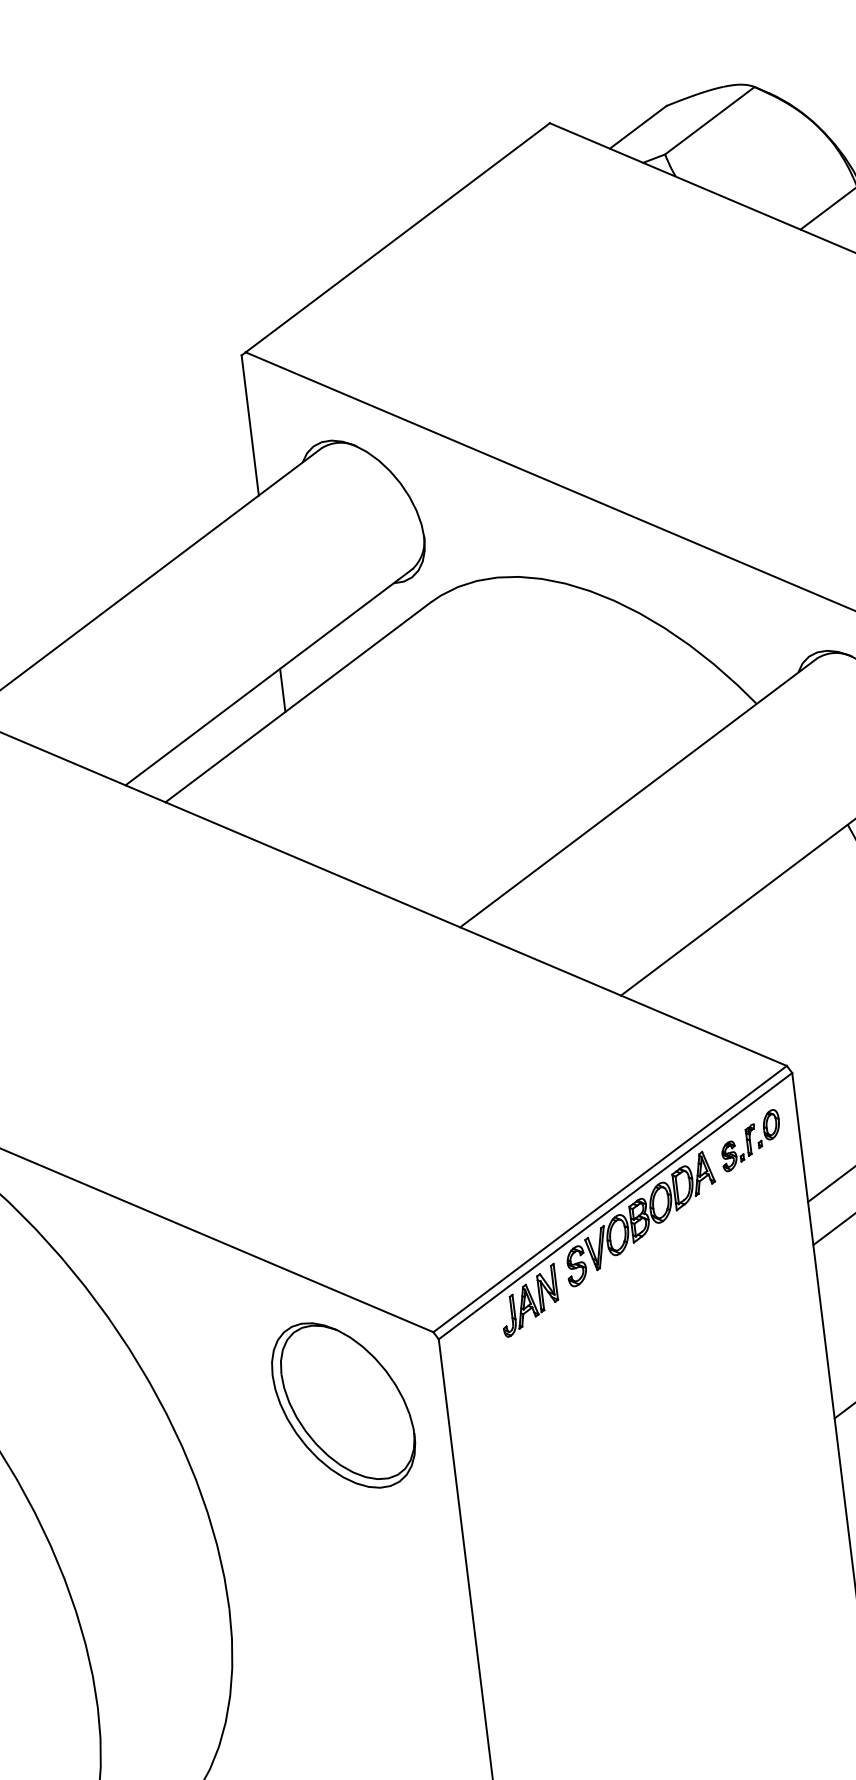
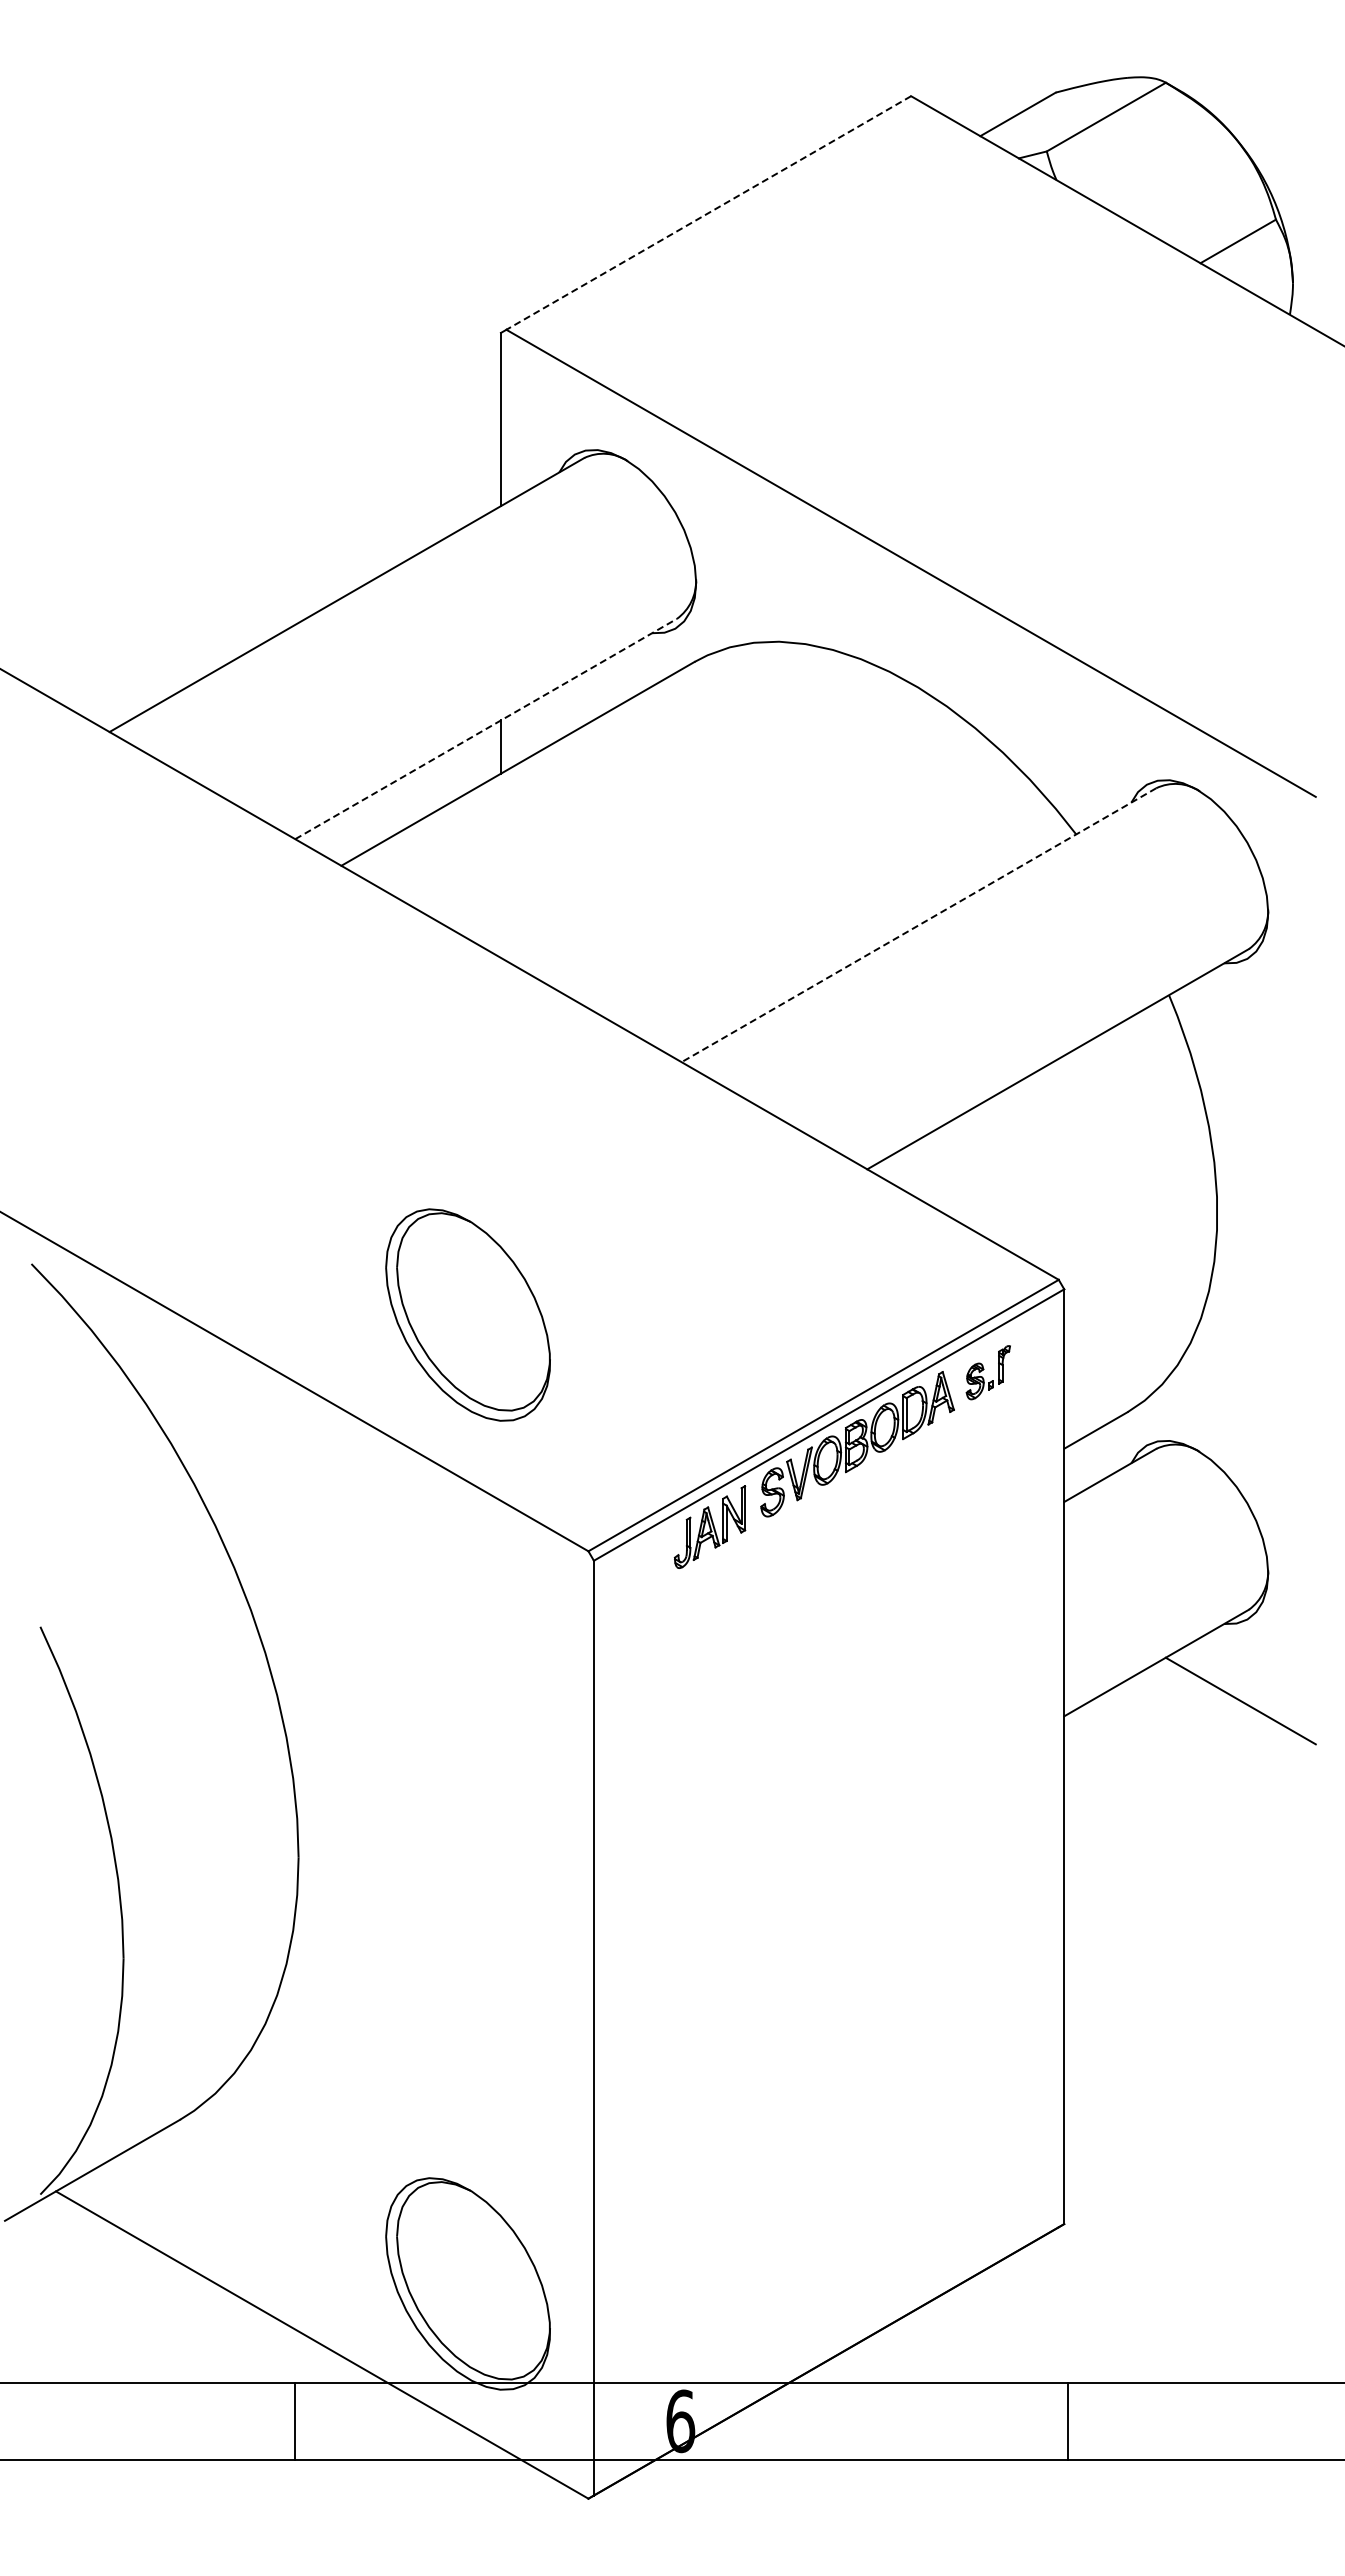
line: (397, 238) -> (708, 213), solid -> dashed
line: (269, 676) -> (486, 728), solid -> dashed
line: (638, 793) -> (918, 925), solid -> dashed
part: (768, 1128) -> (1026, 1353), removed
part: (343, 1405) -> (467, 1314), moved

